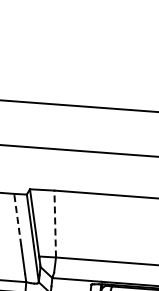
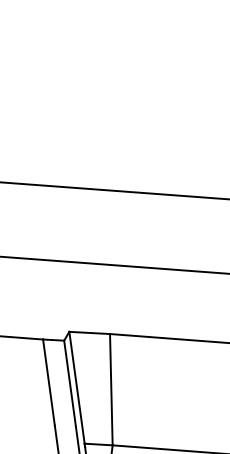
line: (17, 219) -> (48, 382), dashed -> solid
line: (55, 223) -> (111, 388), dashed -> solid

